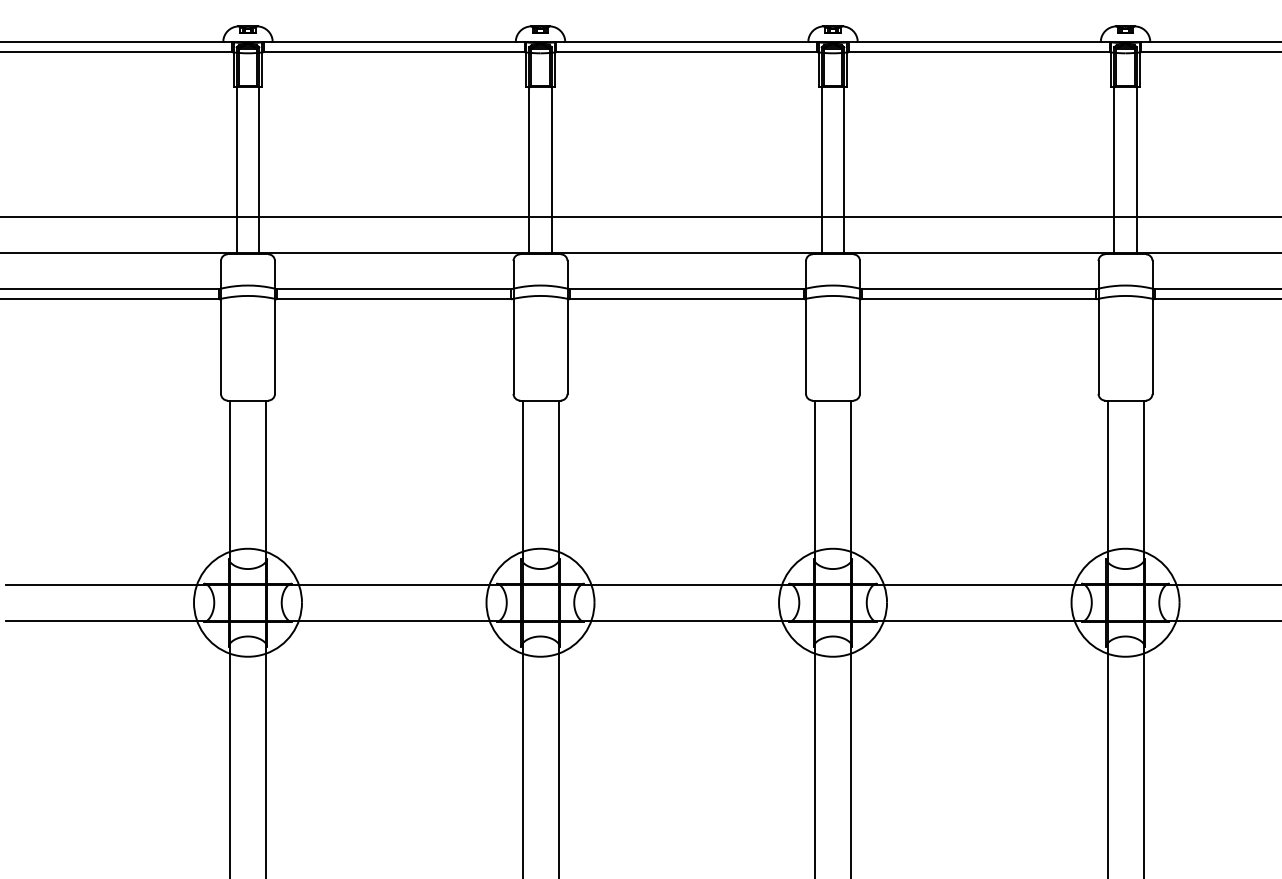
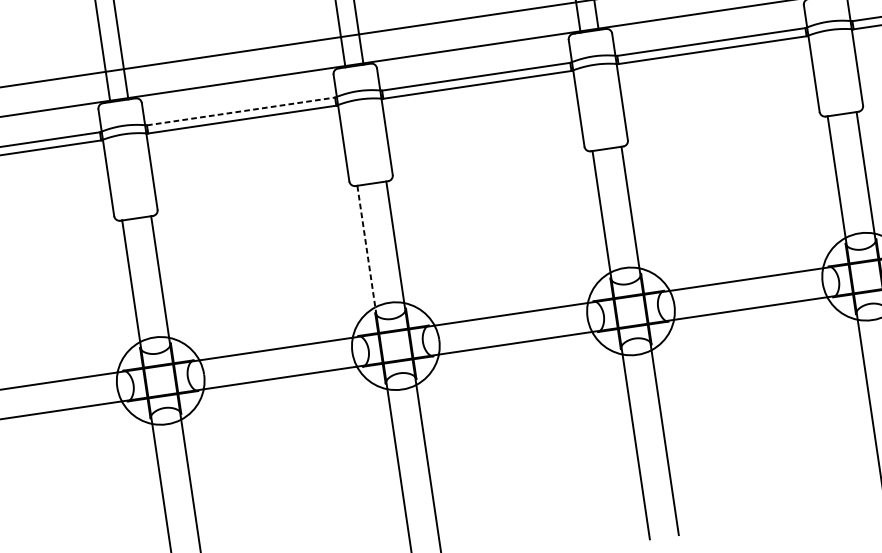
line: (394, 289) -> (241, 111), solid -> dashed
line: (522, 481) -> (366, 250), solid -> dashed

